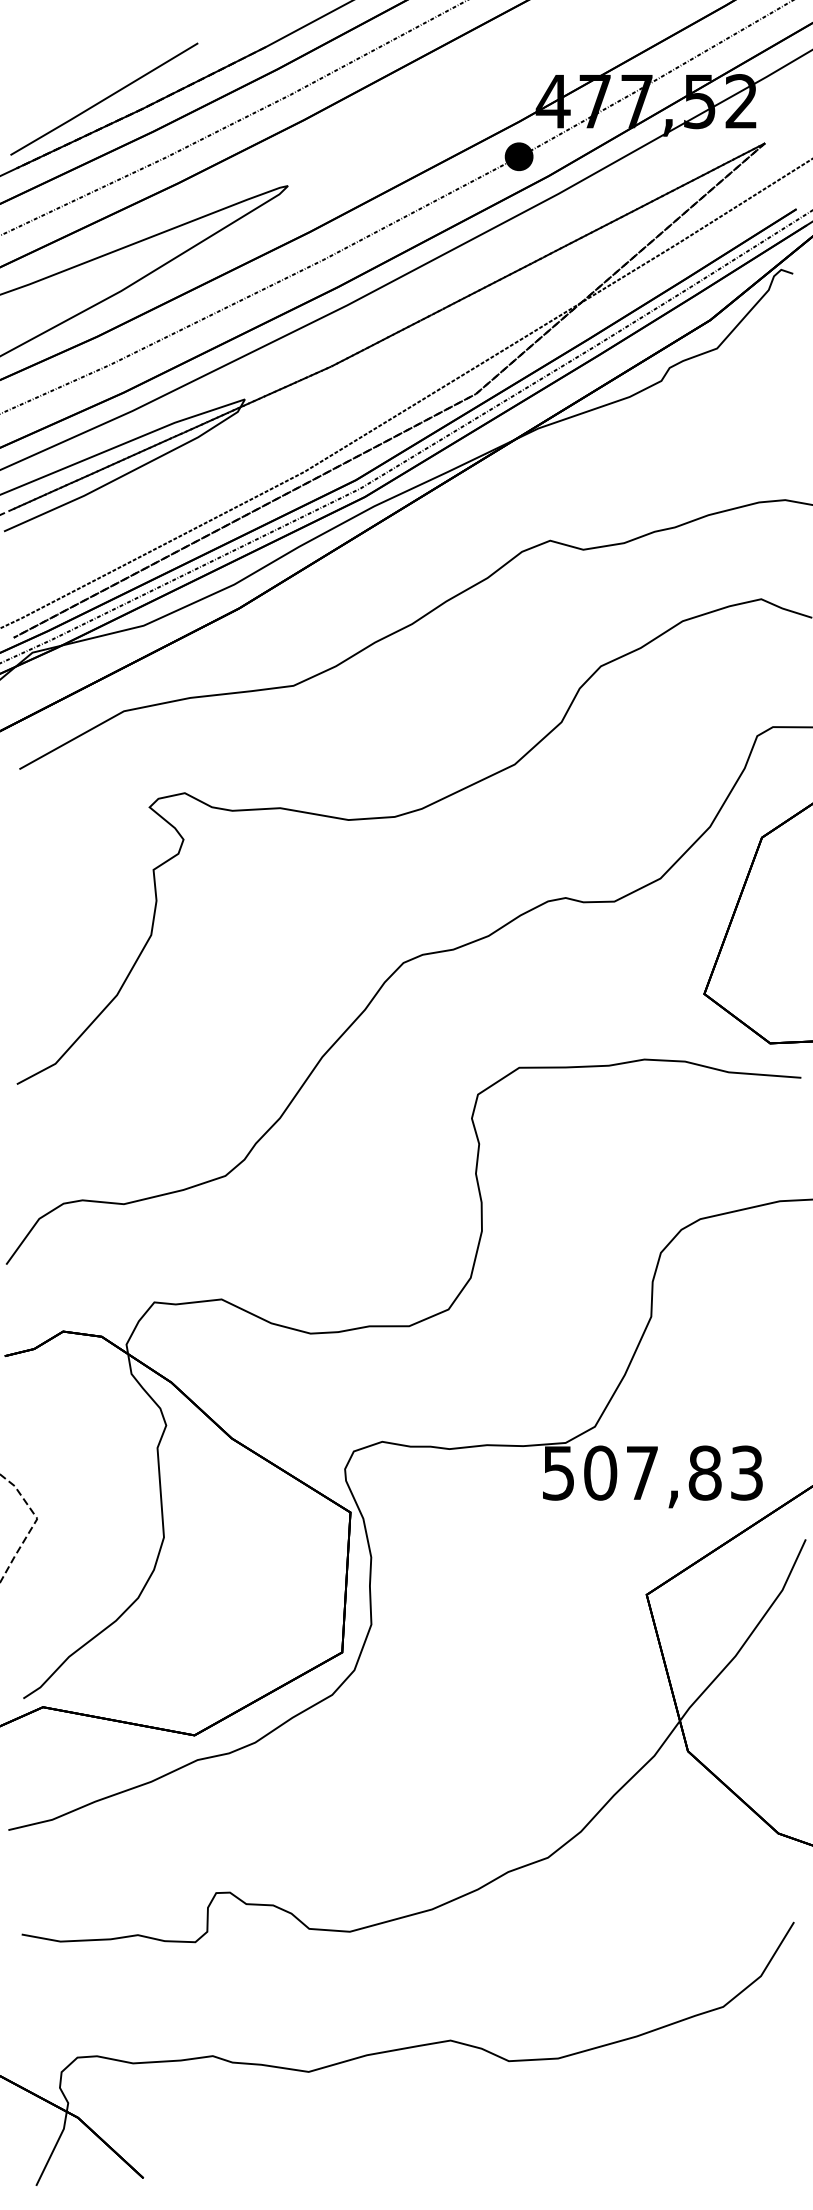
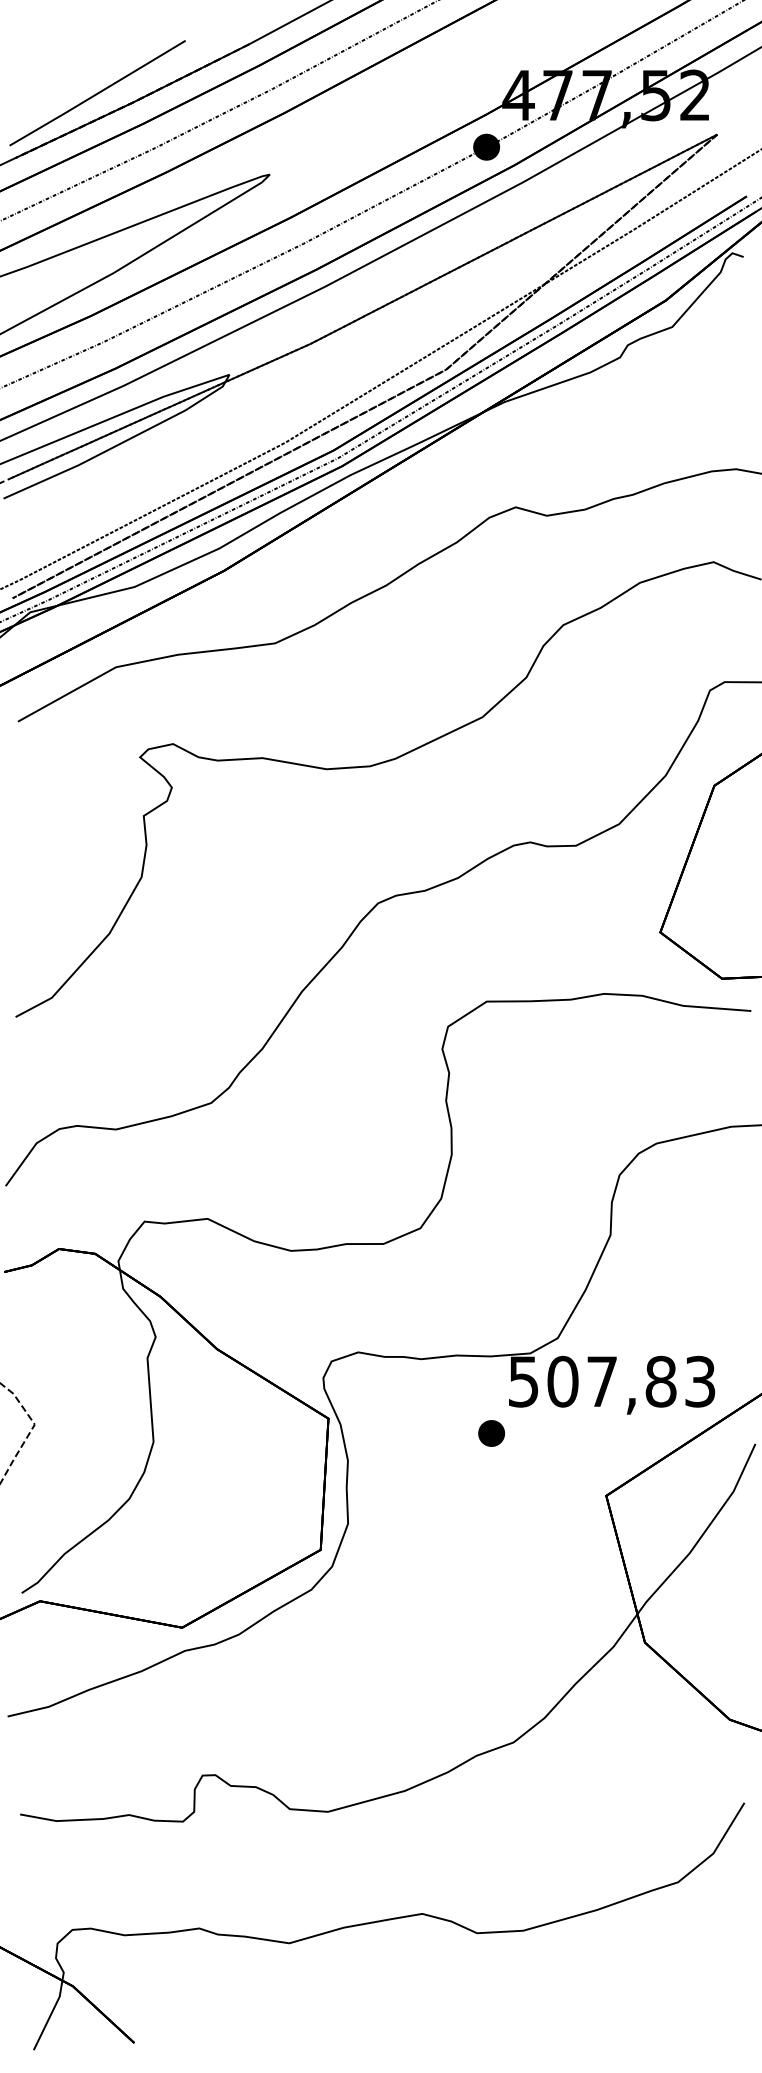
part: (524, 1528) -> (491, 1433), added

